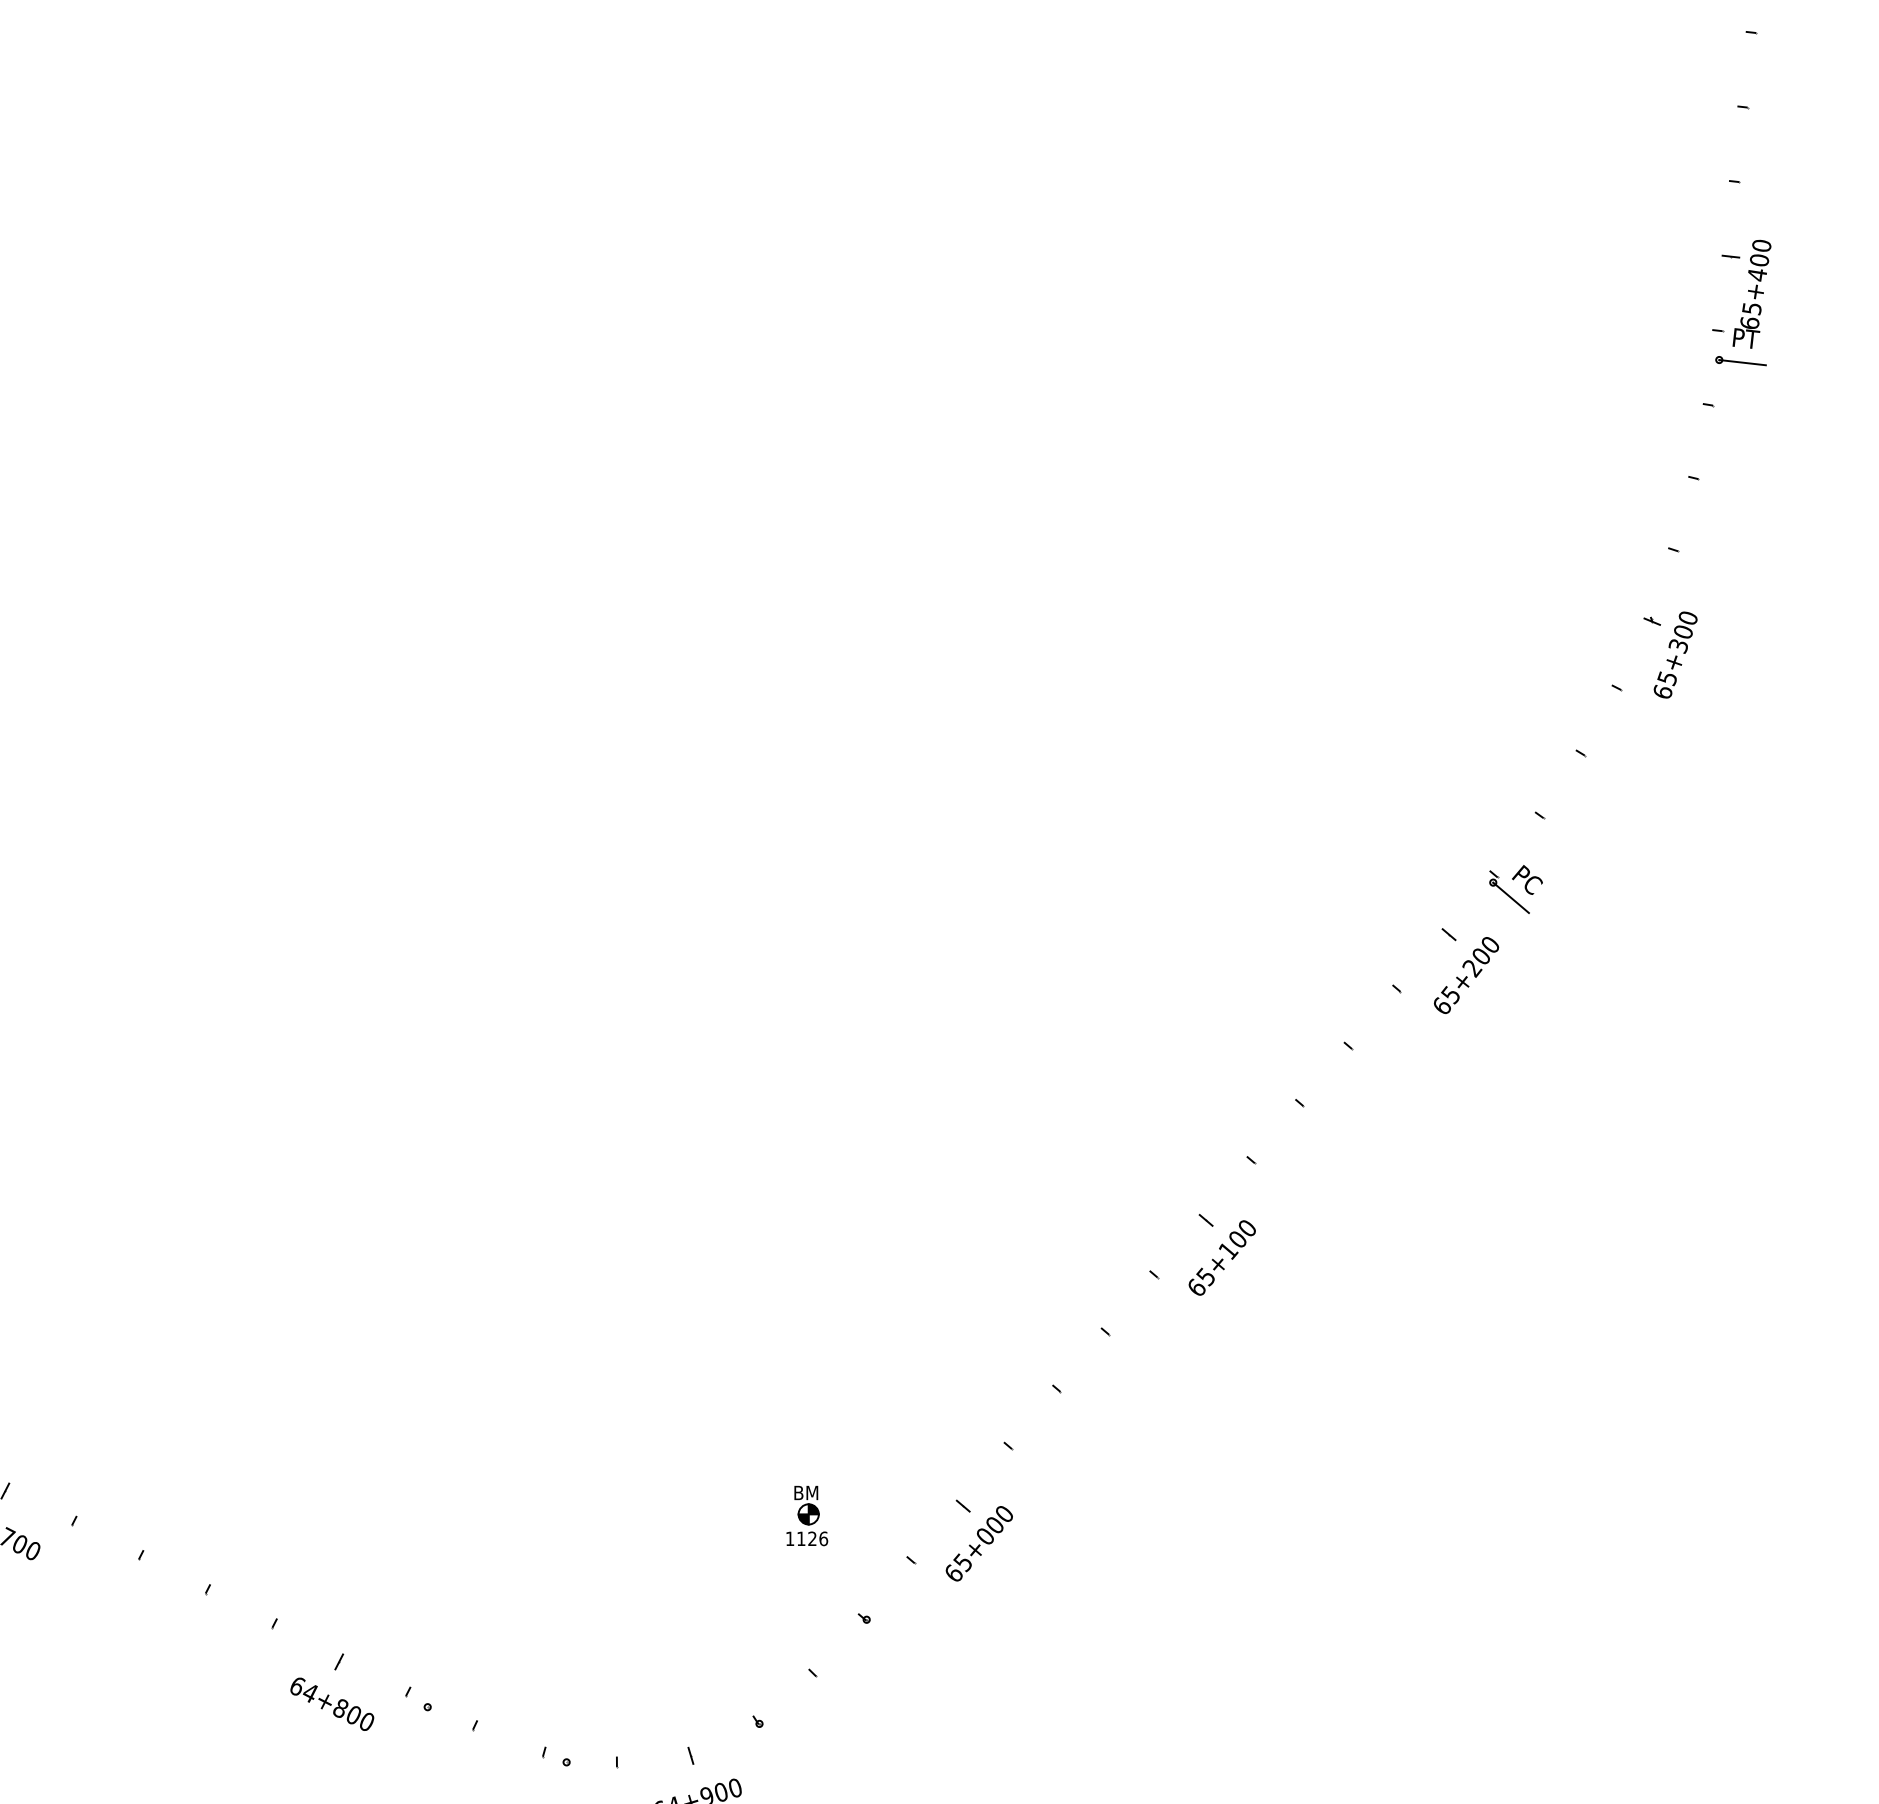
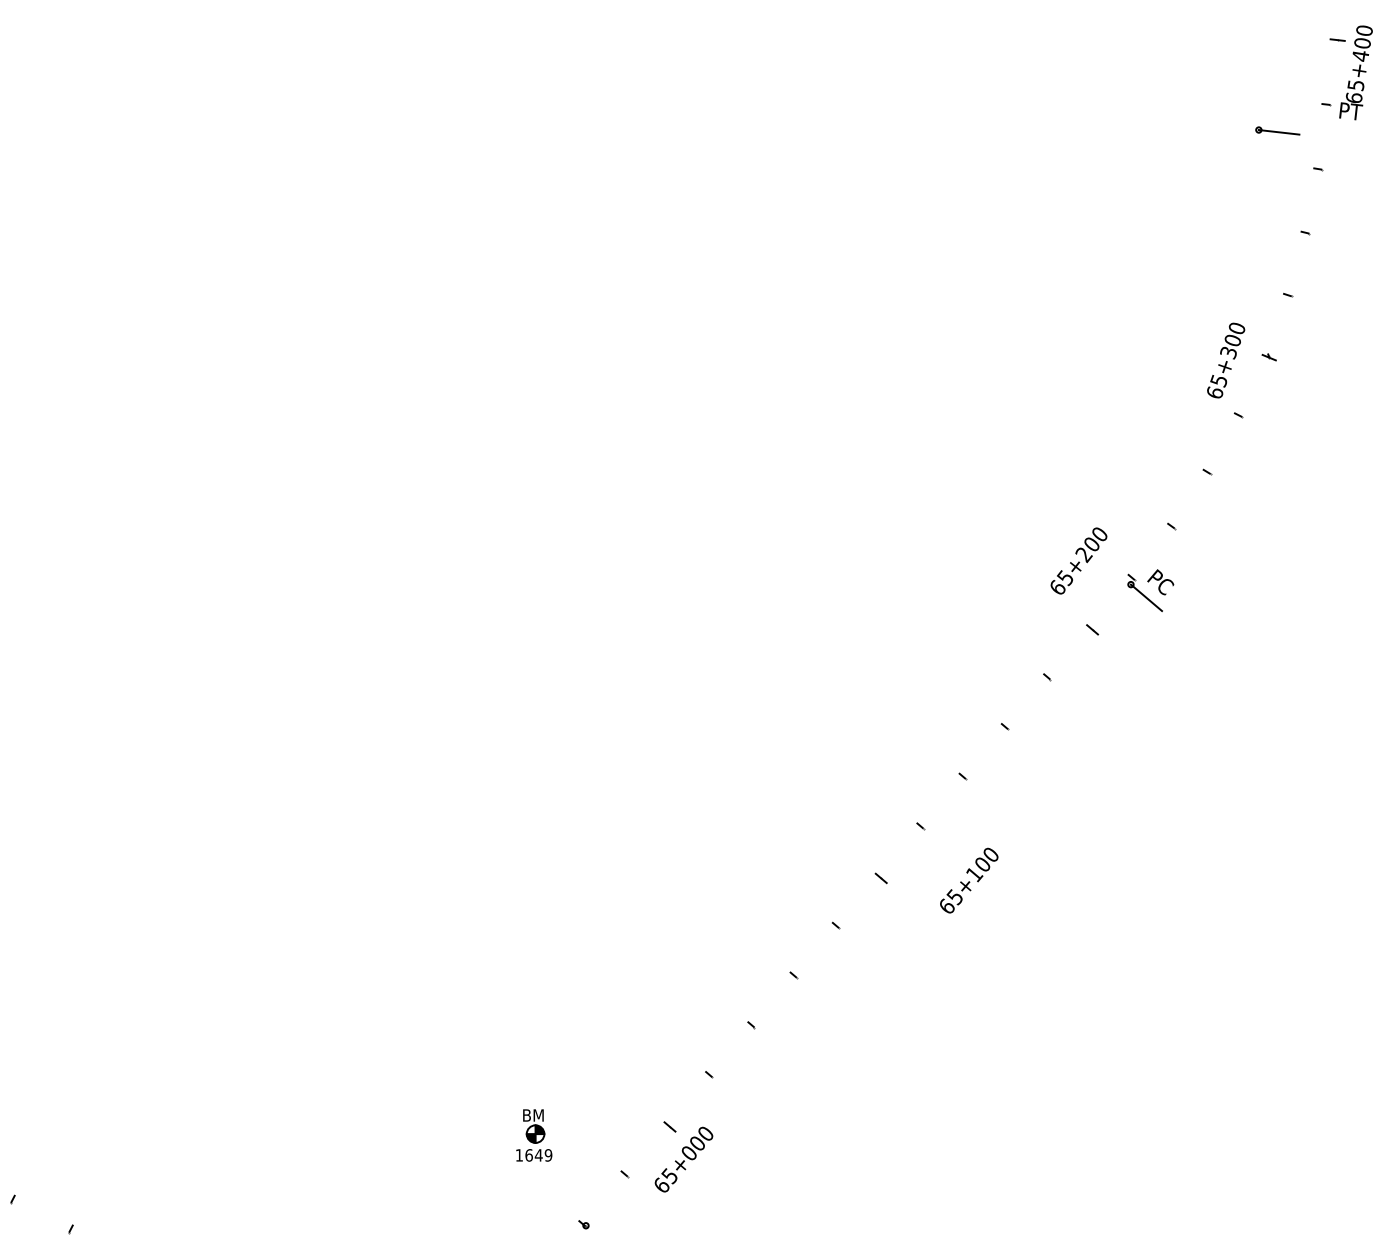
part: (1740, 361) -> (1277, 131), moved
text: (1675, 654) -> (1225, 360), moved
text: (1466, 975) -> (1078, 561), moved
text: (1221, 1257) -> (968, 880), moved
text: (812, 1538) -> (538, 1155), 1126 -> 1649

